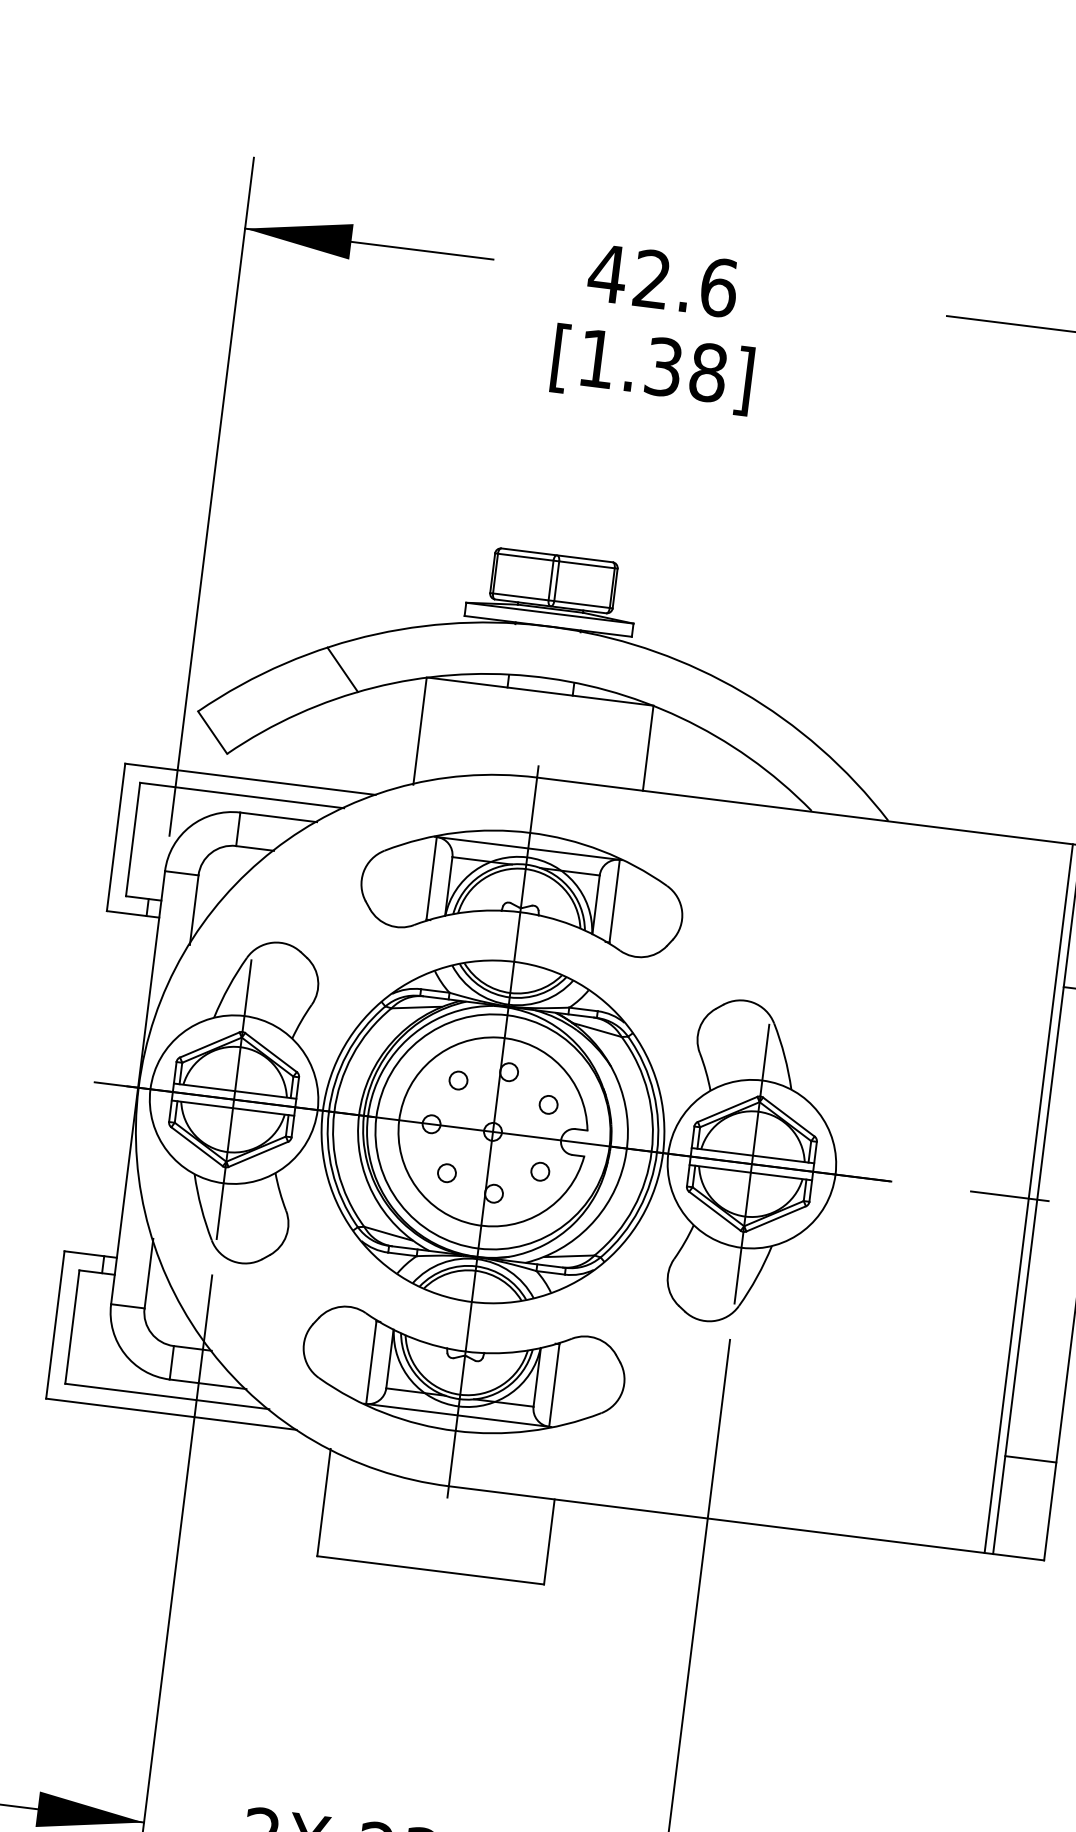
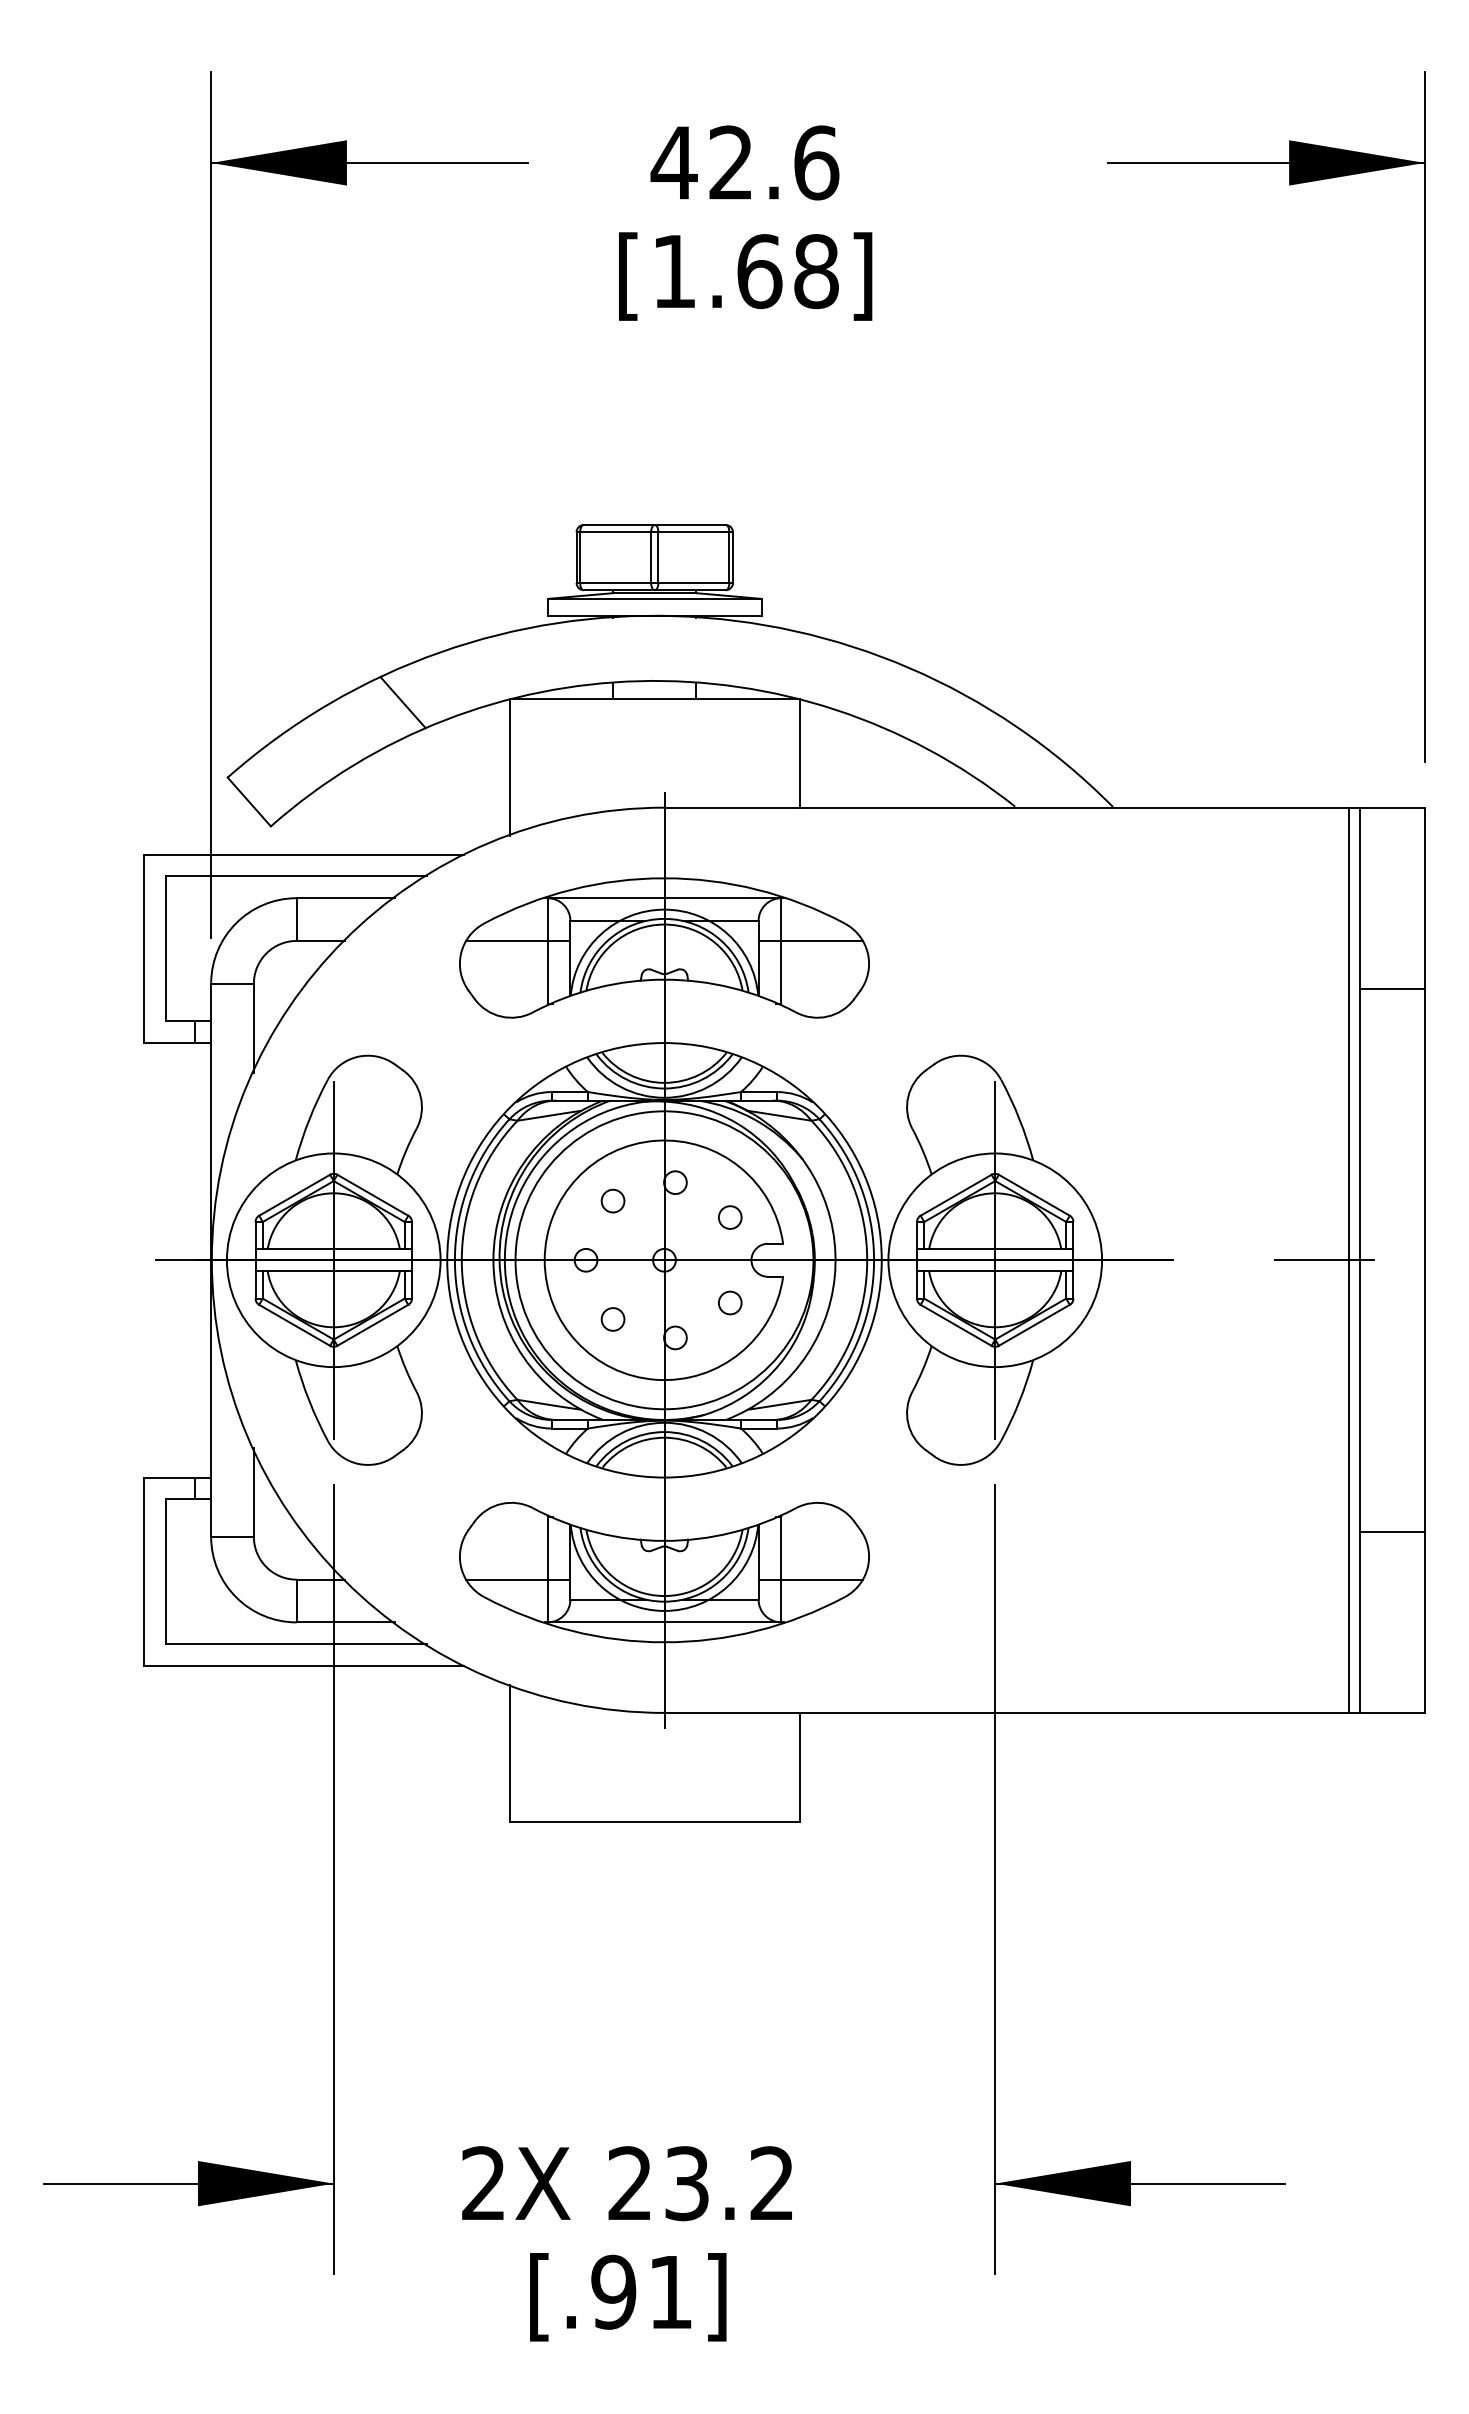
text: (663, 367) -> (759, 271), [1.38] -> [1.68]
line: (409, 868) -> (518, 941), added
line: (638, 896) -> (810, 941), added
line: (347, 1367) -> (518, 1579), added
line: (576, 1396) -> (810, 1579), added
line: (1030, 1458) -> (1391, 1531), moved

